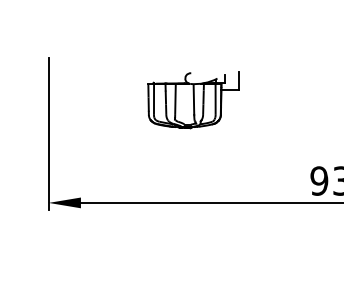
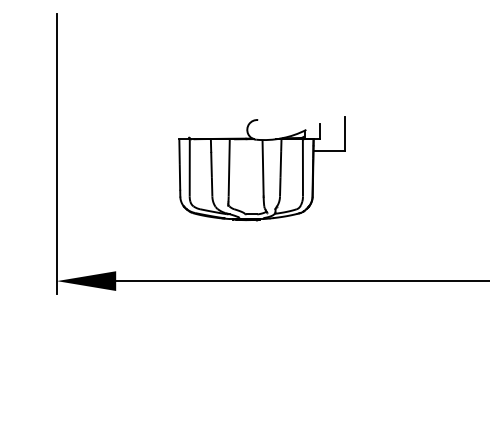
part: (193, 100) -> (262, 170), moved

